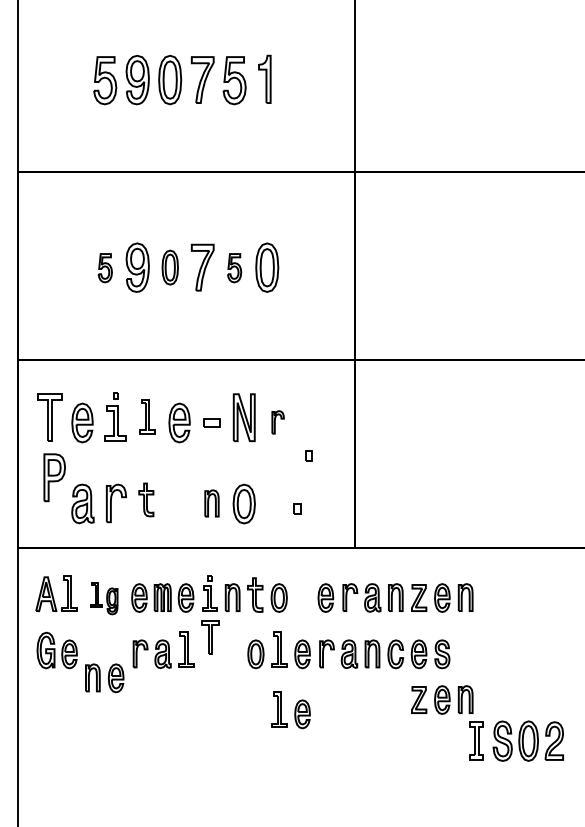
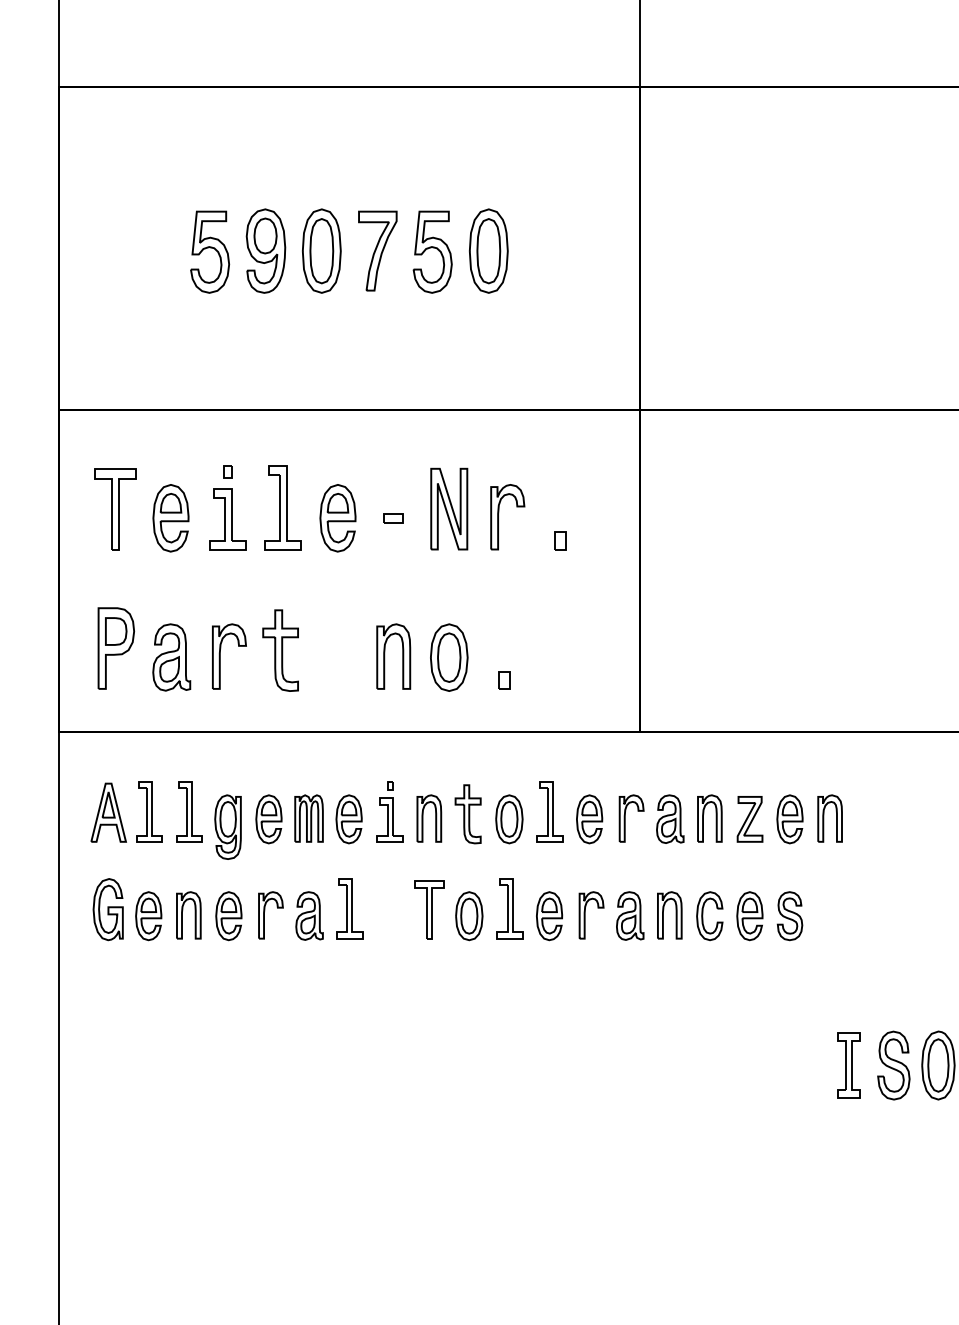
part: (105, 267) -> (210, 250), size x1.67
part: (170, 267) -> (322, 250), size x1.43
part: (234, 267) -> (432, 250), size x1.67
part: (147, 416) -> (282, 507), size x1.43
part: (211, 422) -> (392, 517), size x0.71
part: (277, 422) -> (506, 517), size x1.67
part: (308, 455) -> (559, 539), moved
part: (54, 477) -> (115, 648), moved
part: (146, 499) -> (281, 649), size x1.43
part: (211, 503) -> (392, 656), size x1.43
part: (297, 508) -> (504, 679), moved
part: (302, 593) -> (549, 811), added
part: (104, 598) -> (208, 820), size x1.43
part: (210, 637) -> (428, 909), moved
part: (104, 678) -> (208, 916), moved
part: (442, 699) -> (790, 993), removed
part: (290, 710) -> (528, 1012), removed

